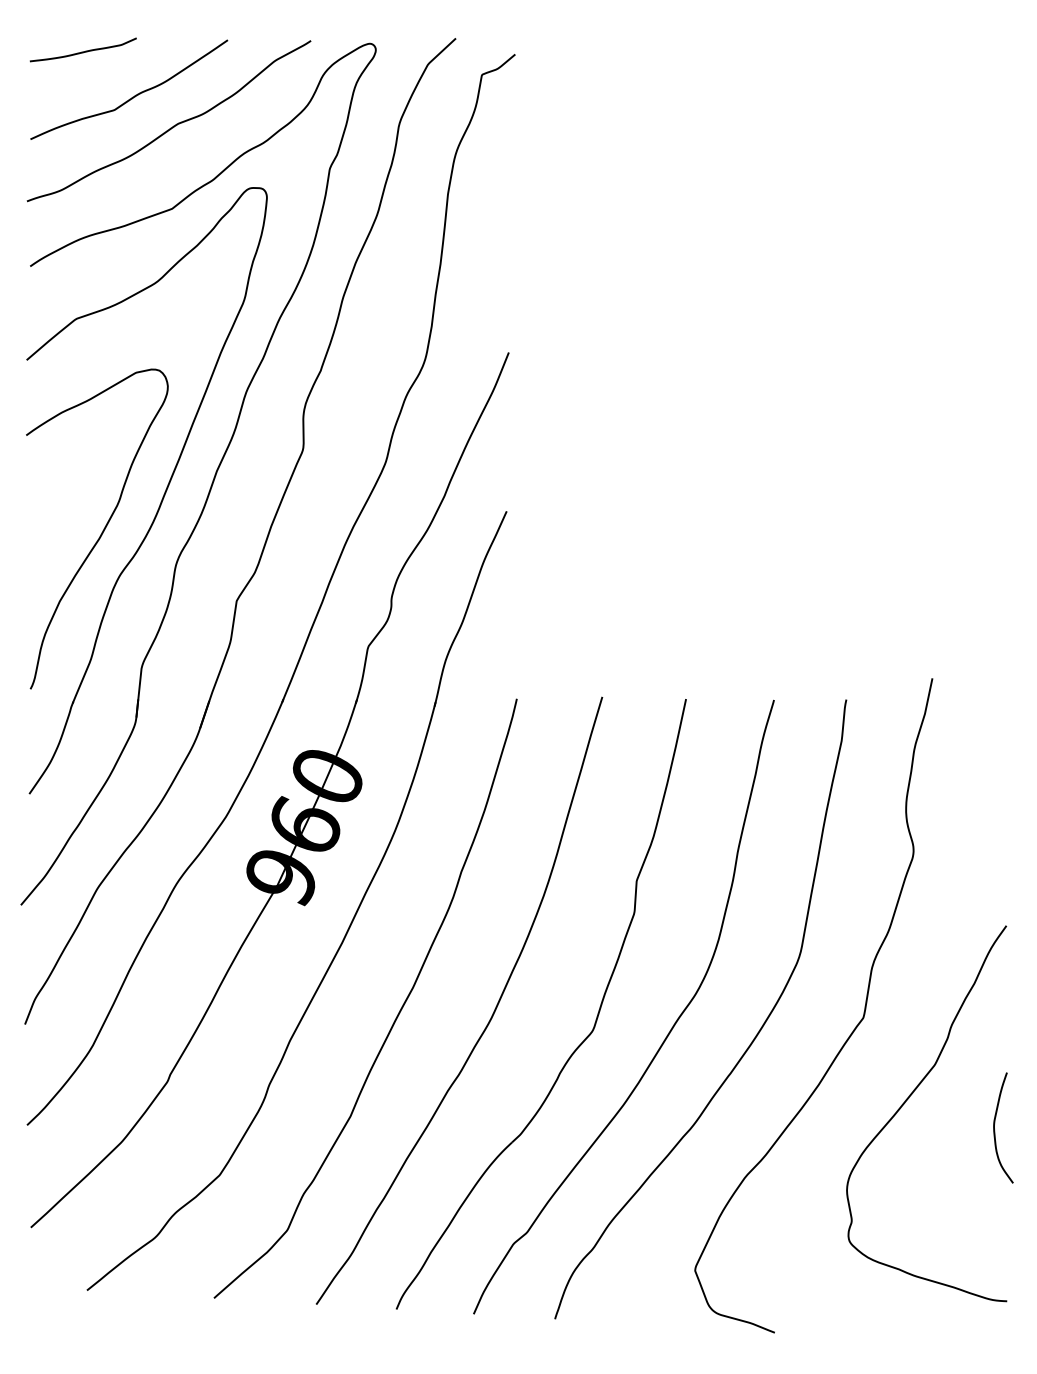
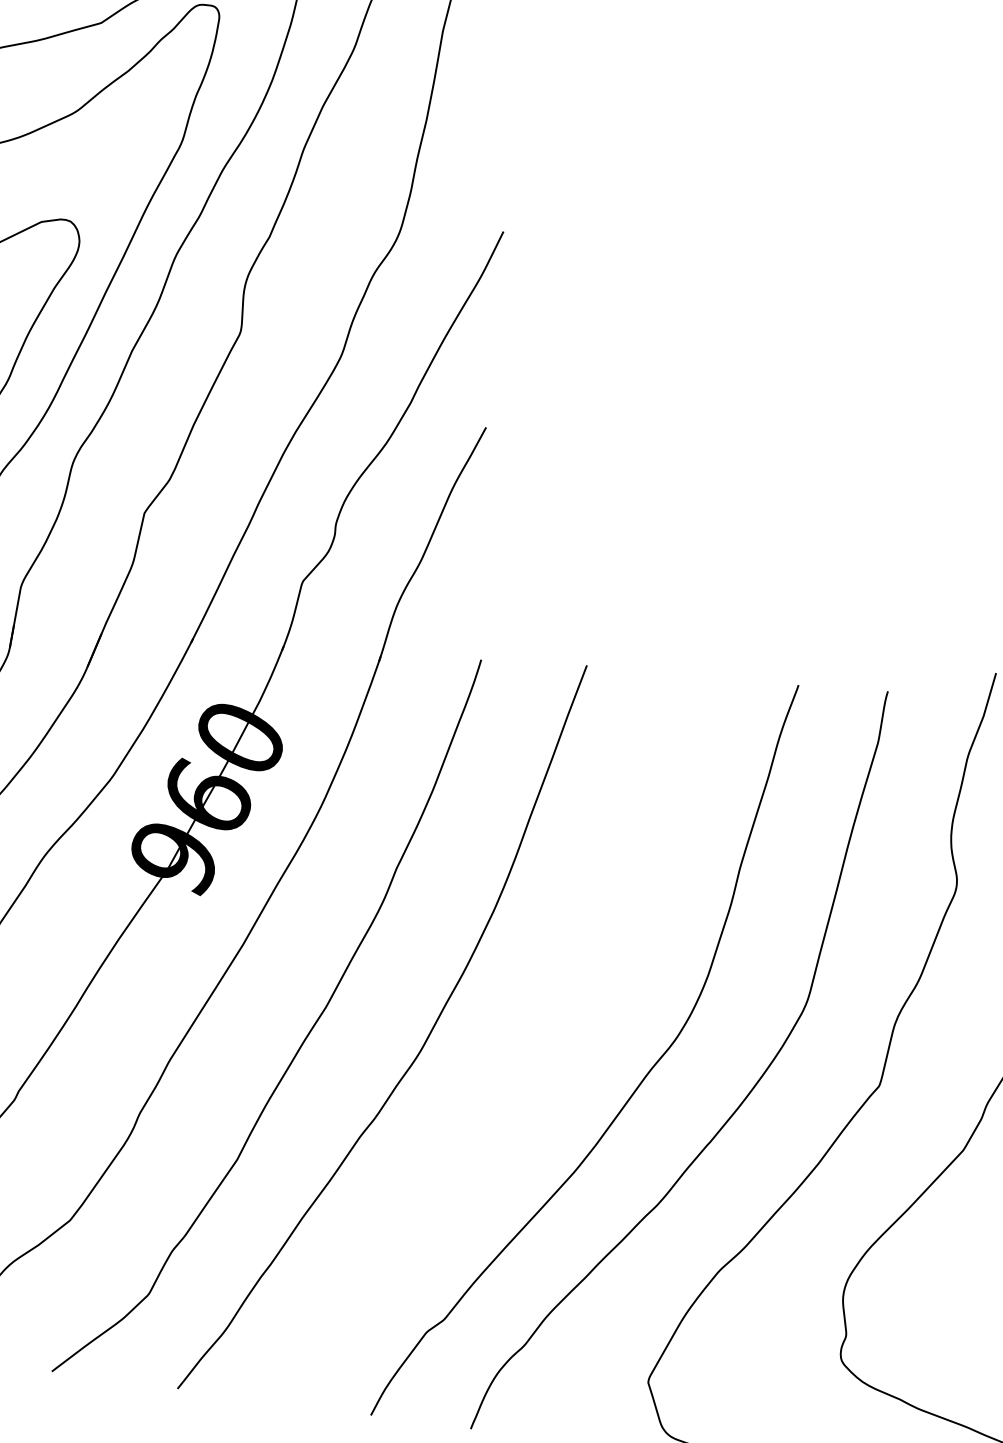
part: (585, 1037) -> (534, 1084), removed

